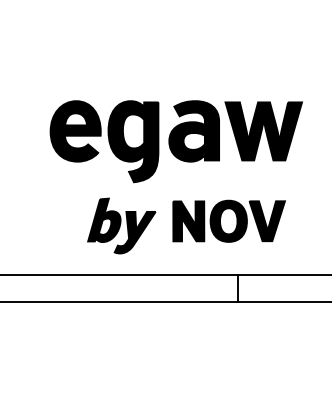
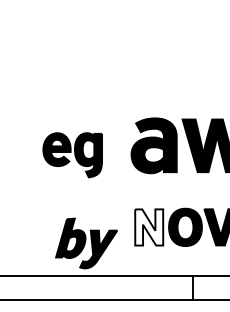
part: (104, 141) -> (72, 154), size x0.6
fill: (188, 221) -> (148, 227), removed
part: (121, 225) -> (86, 243), moved

